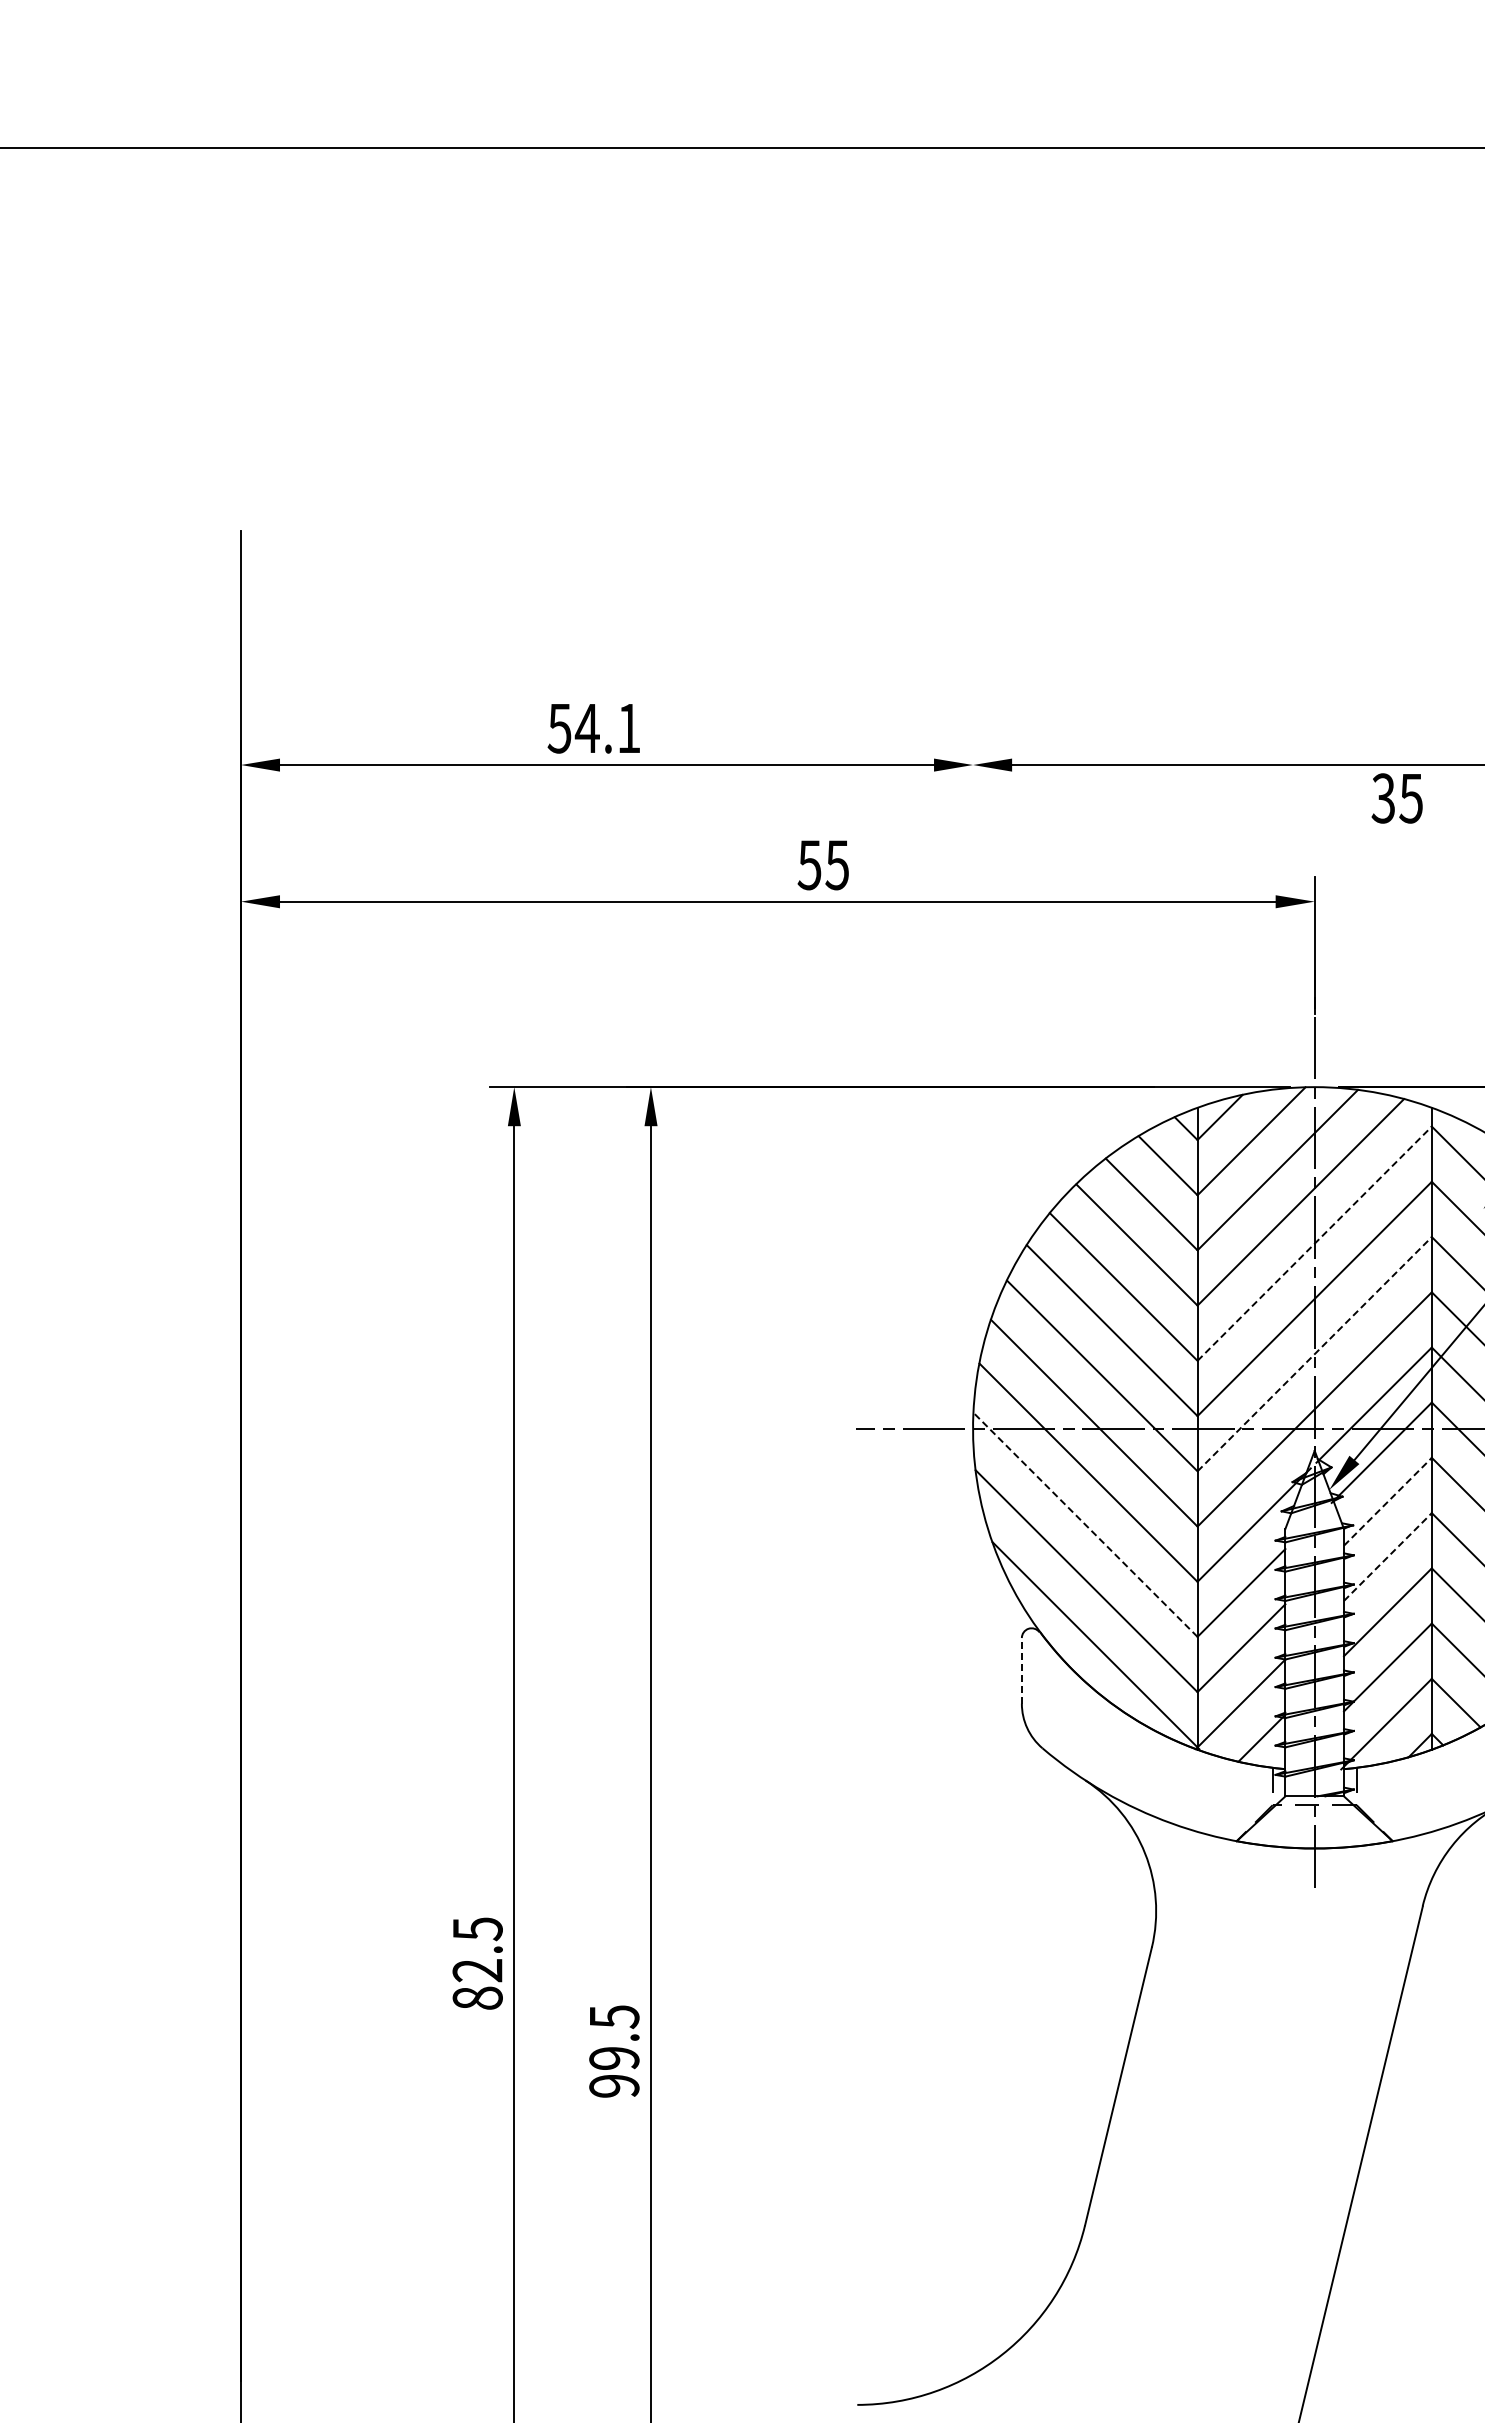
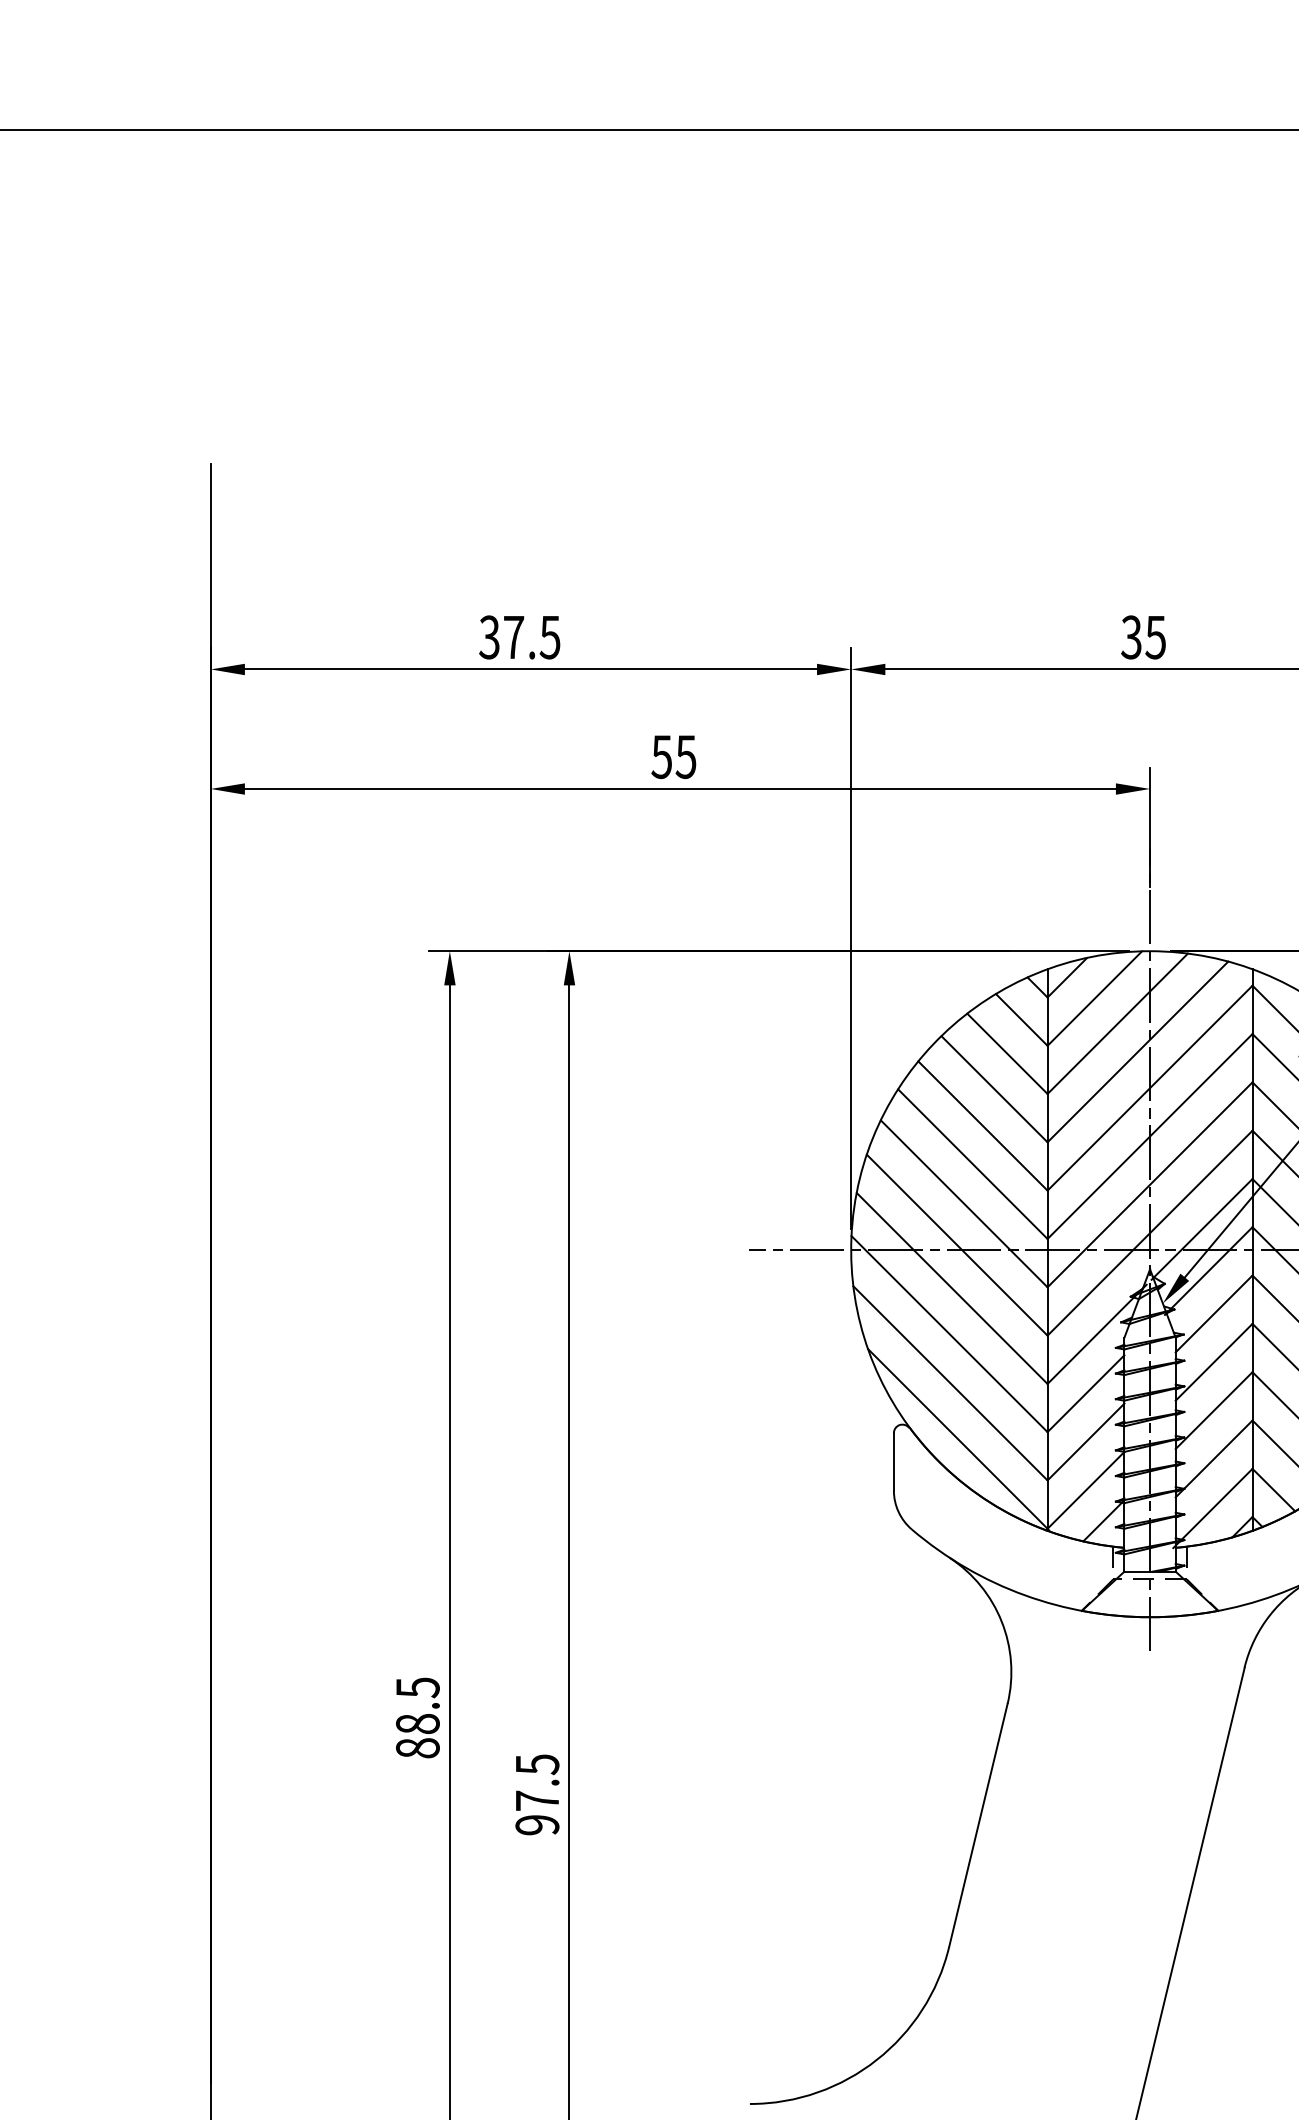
text: (593, 728) -> (519, 637), 54.1 -> 37.5
text: (1396, 798) -> (1142, 637), moved
text: (822, 865) -> (673, 757), moved
line: (973, 1072) -> (851, 938), added
line: (1314, 1243) -> (1149, 1087), dashed -> solid
line: (1314, 1354) -> (1149, 1185), dashed -> solid
line: (1388, 1501) -> (1214, 1313), dashed -> solid
line: (1085, 1524) -> (949, 1333), dashed -> solid
line: (1388, 1556) -> (1214, 1361), dashed -> solid
line: (1021, 1670) -> (893, 1461), dashed -> solid
text: (477, 1970) -> (417, 1723), 82.5 -> 88.5
text: (614, 2057) -> (537, 1800), 99.5 -> 97.5

